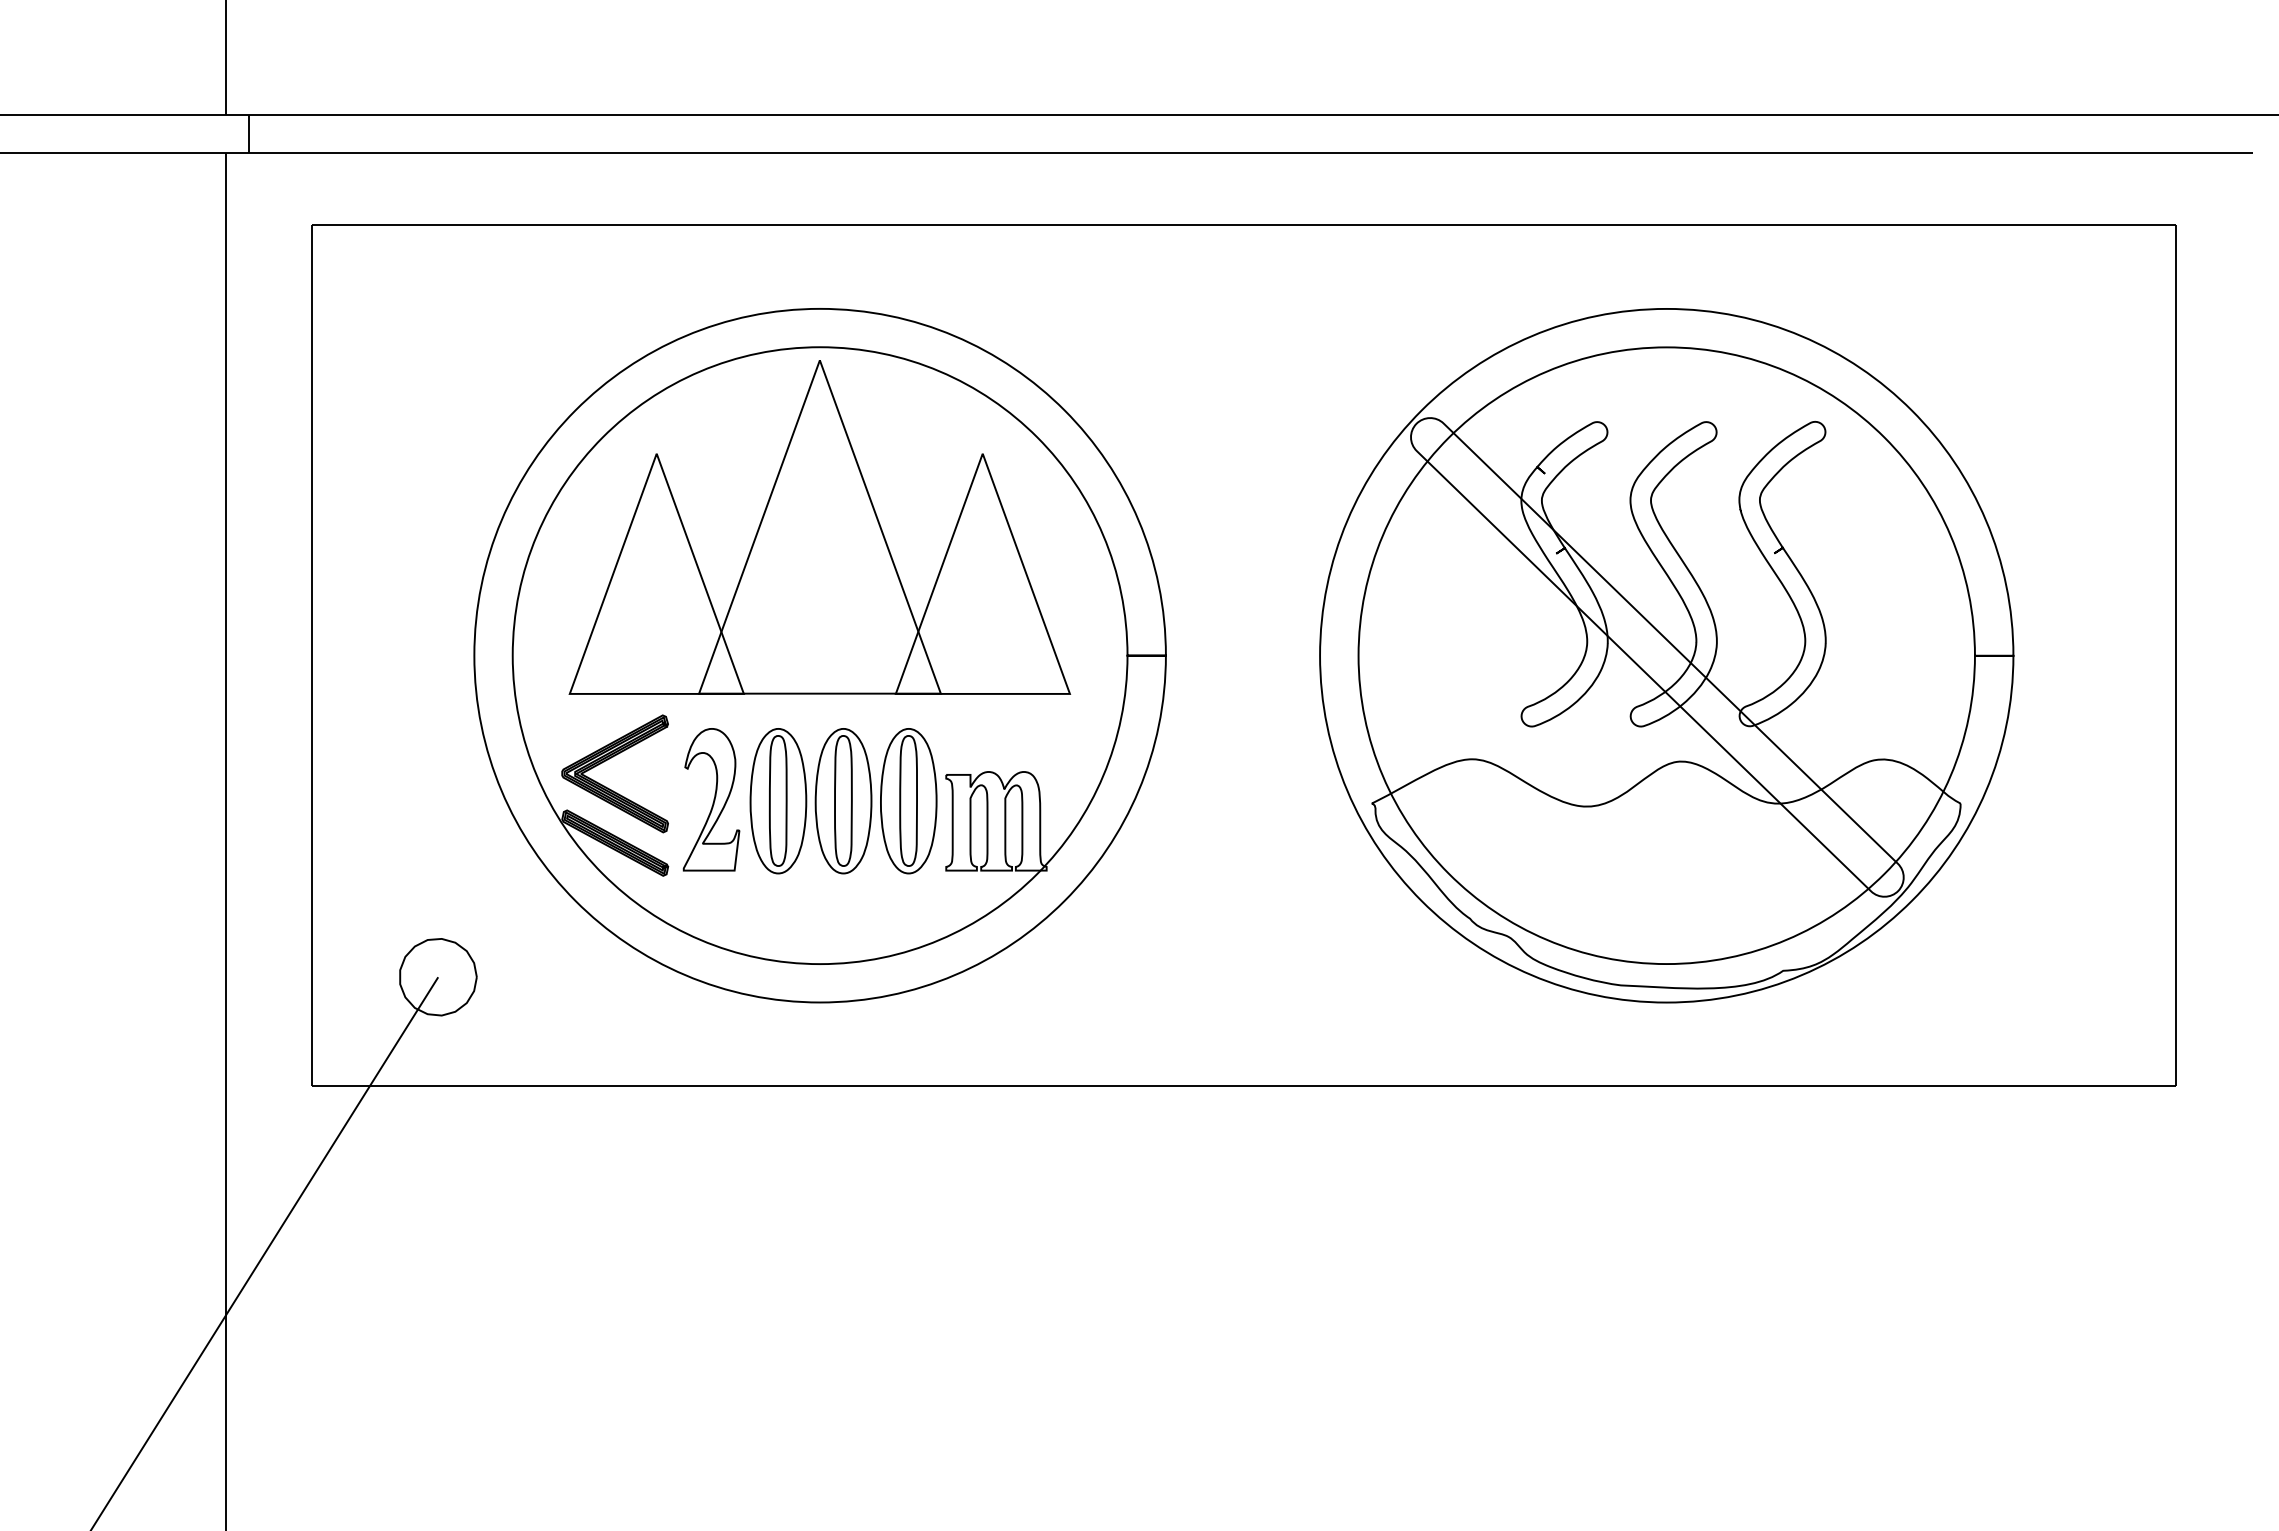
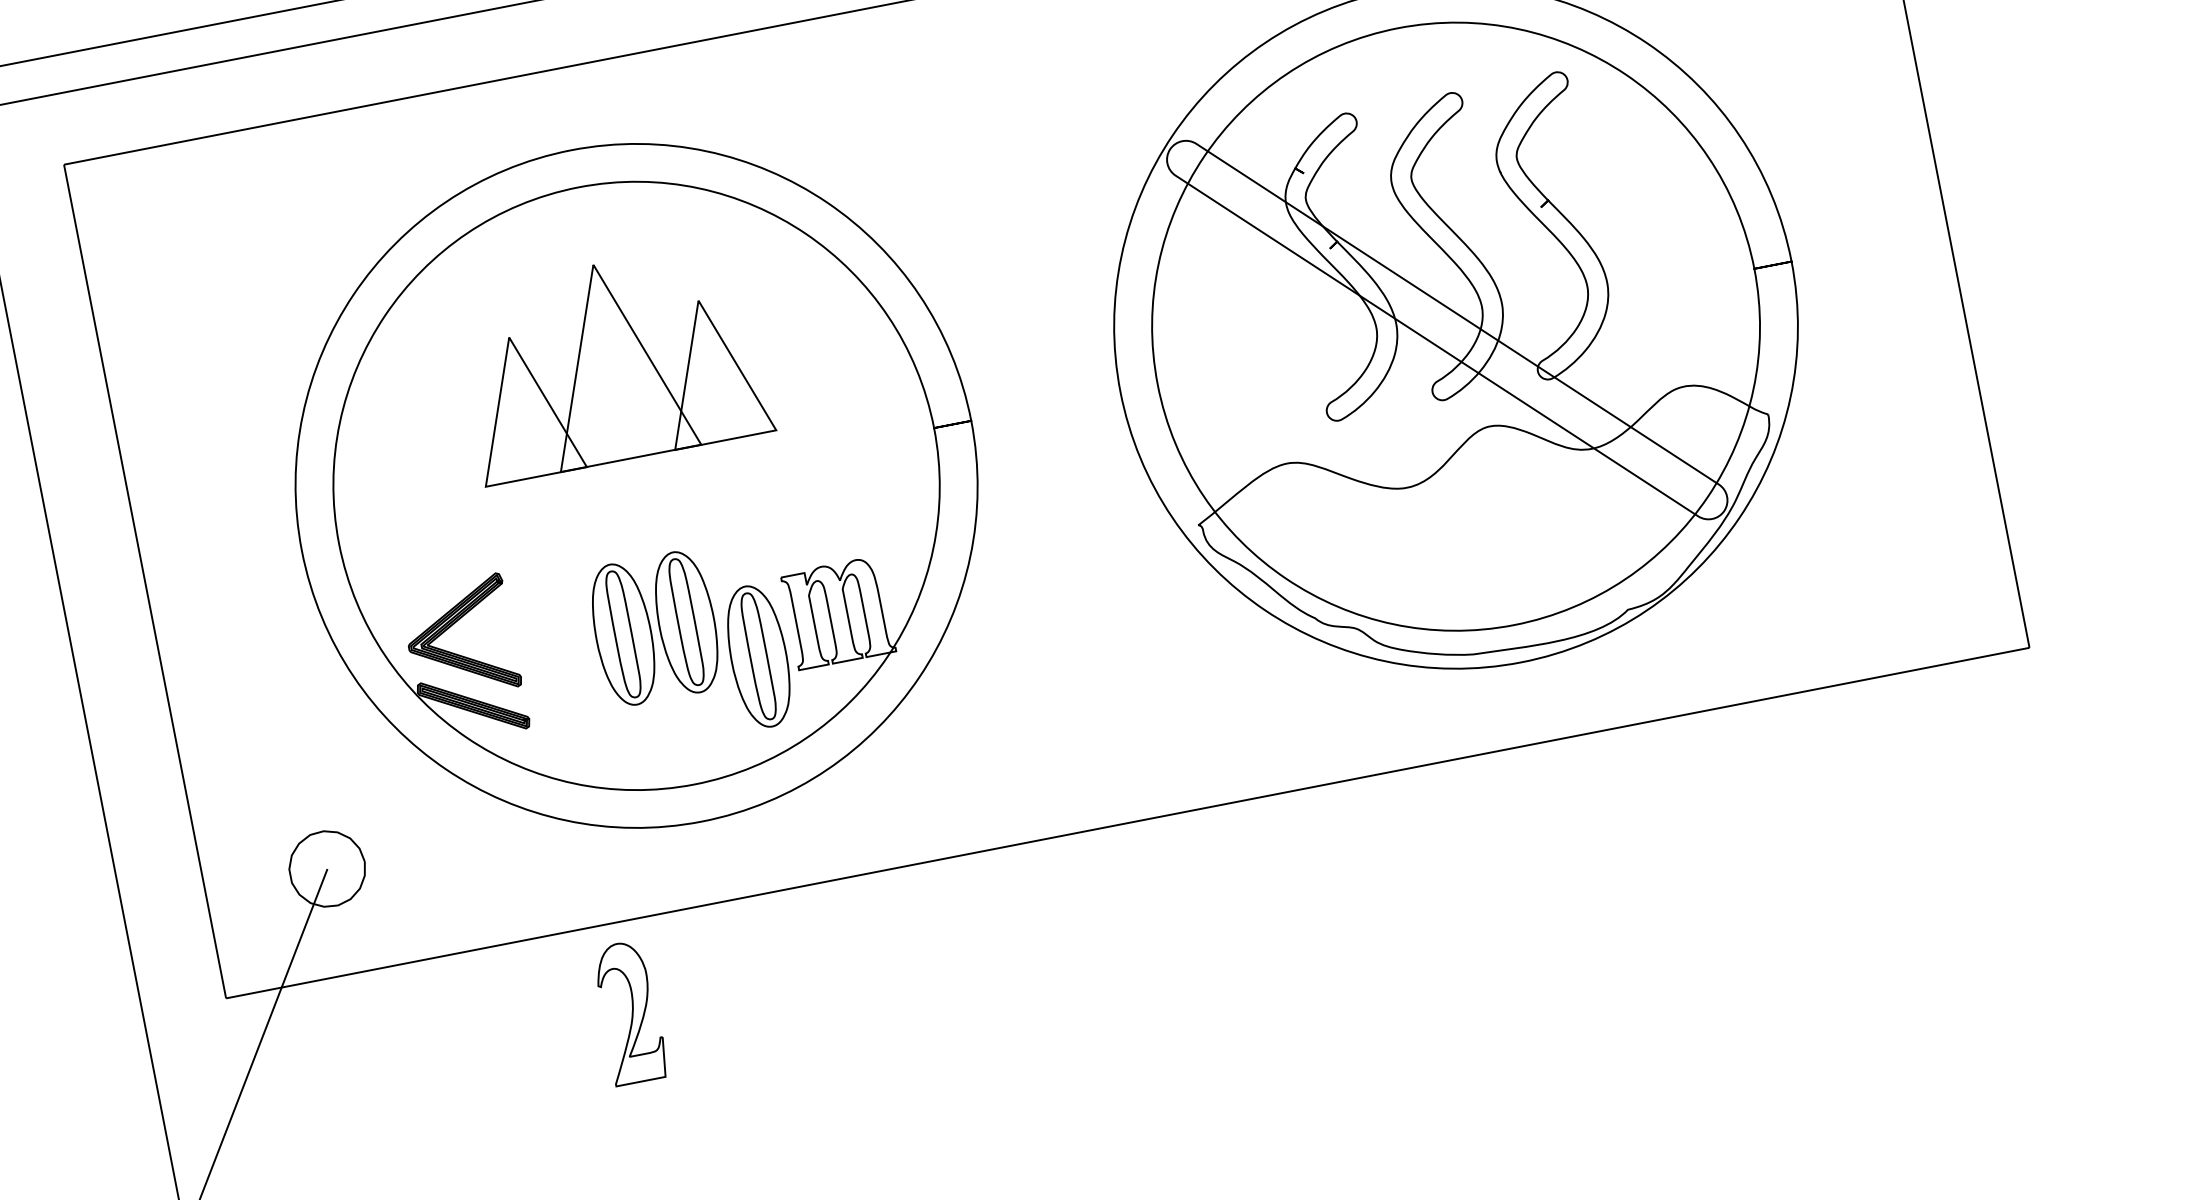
part: (819, 527) -> (611, 361), size x0.6
part: (711, 799) -> (629, 1012), moved
part: (908, 801) -> (758, 656), moved

